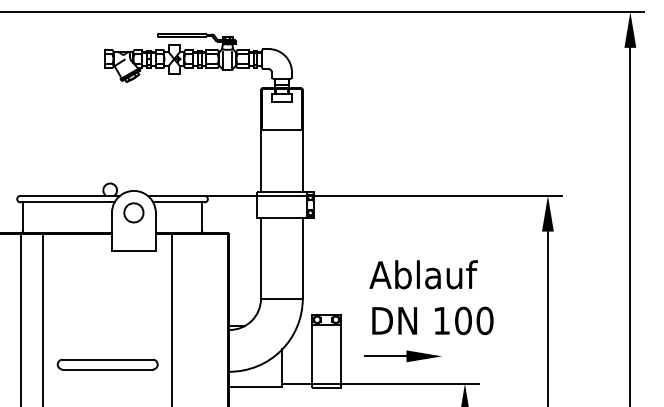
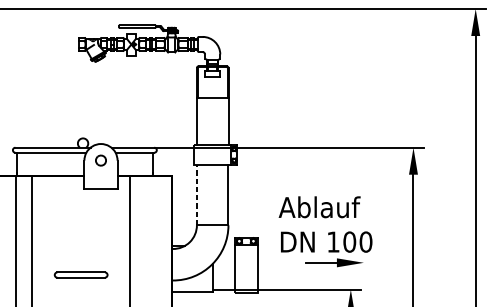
part: (133, 212) -> (100, 160), size x0.7
line: (261, 258) -> (197, 195), solid -> dashed
part: (402, 356) -> (333, 262), moved
part: (107, 364) -> (81, 275), size x0.7

